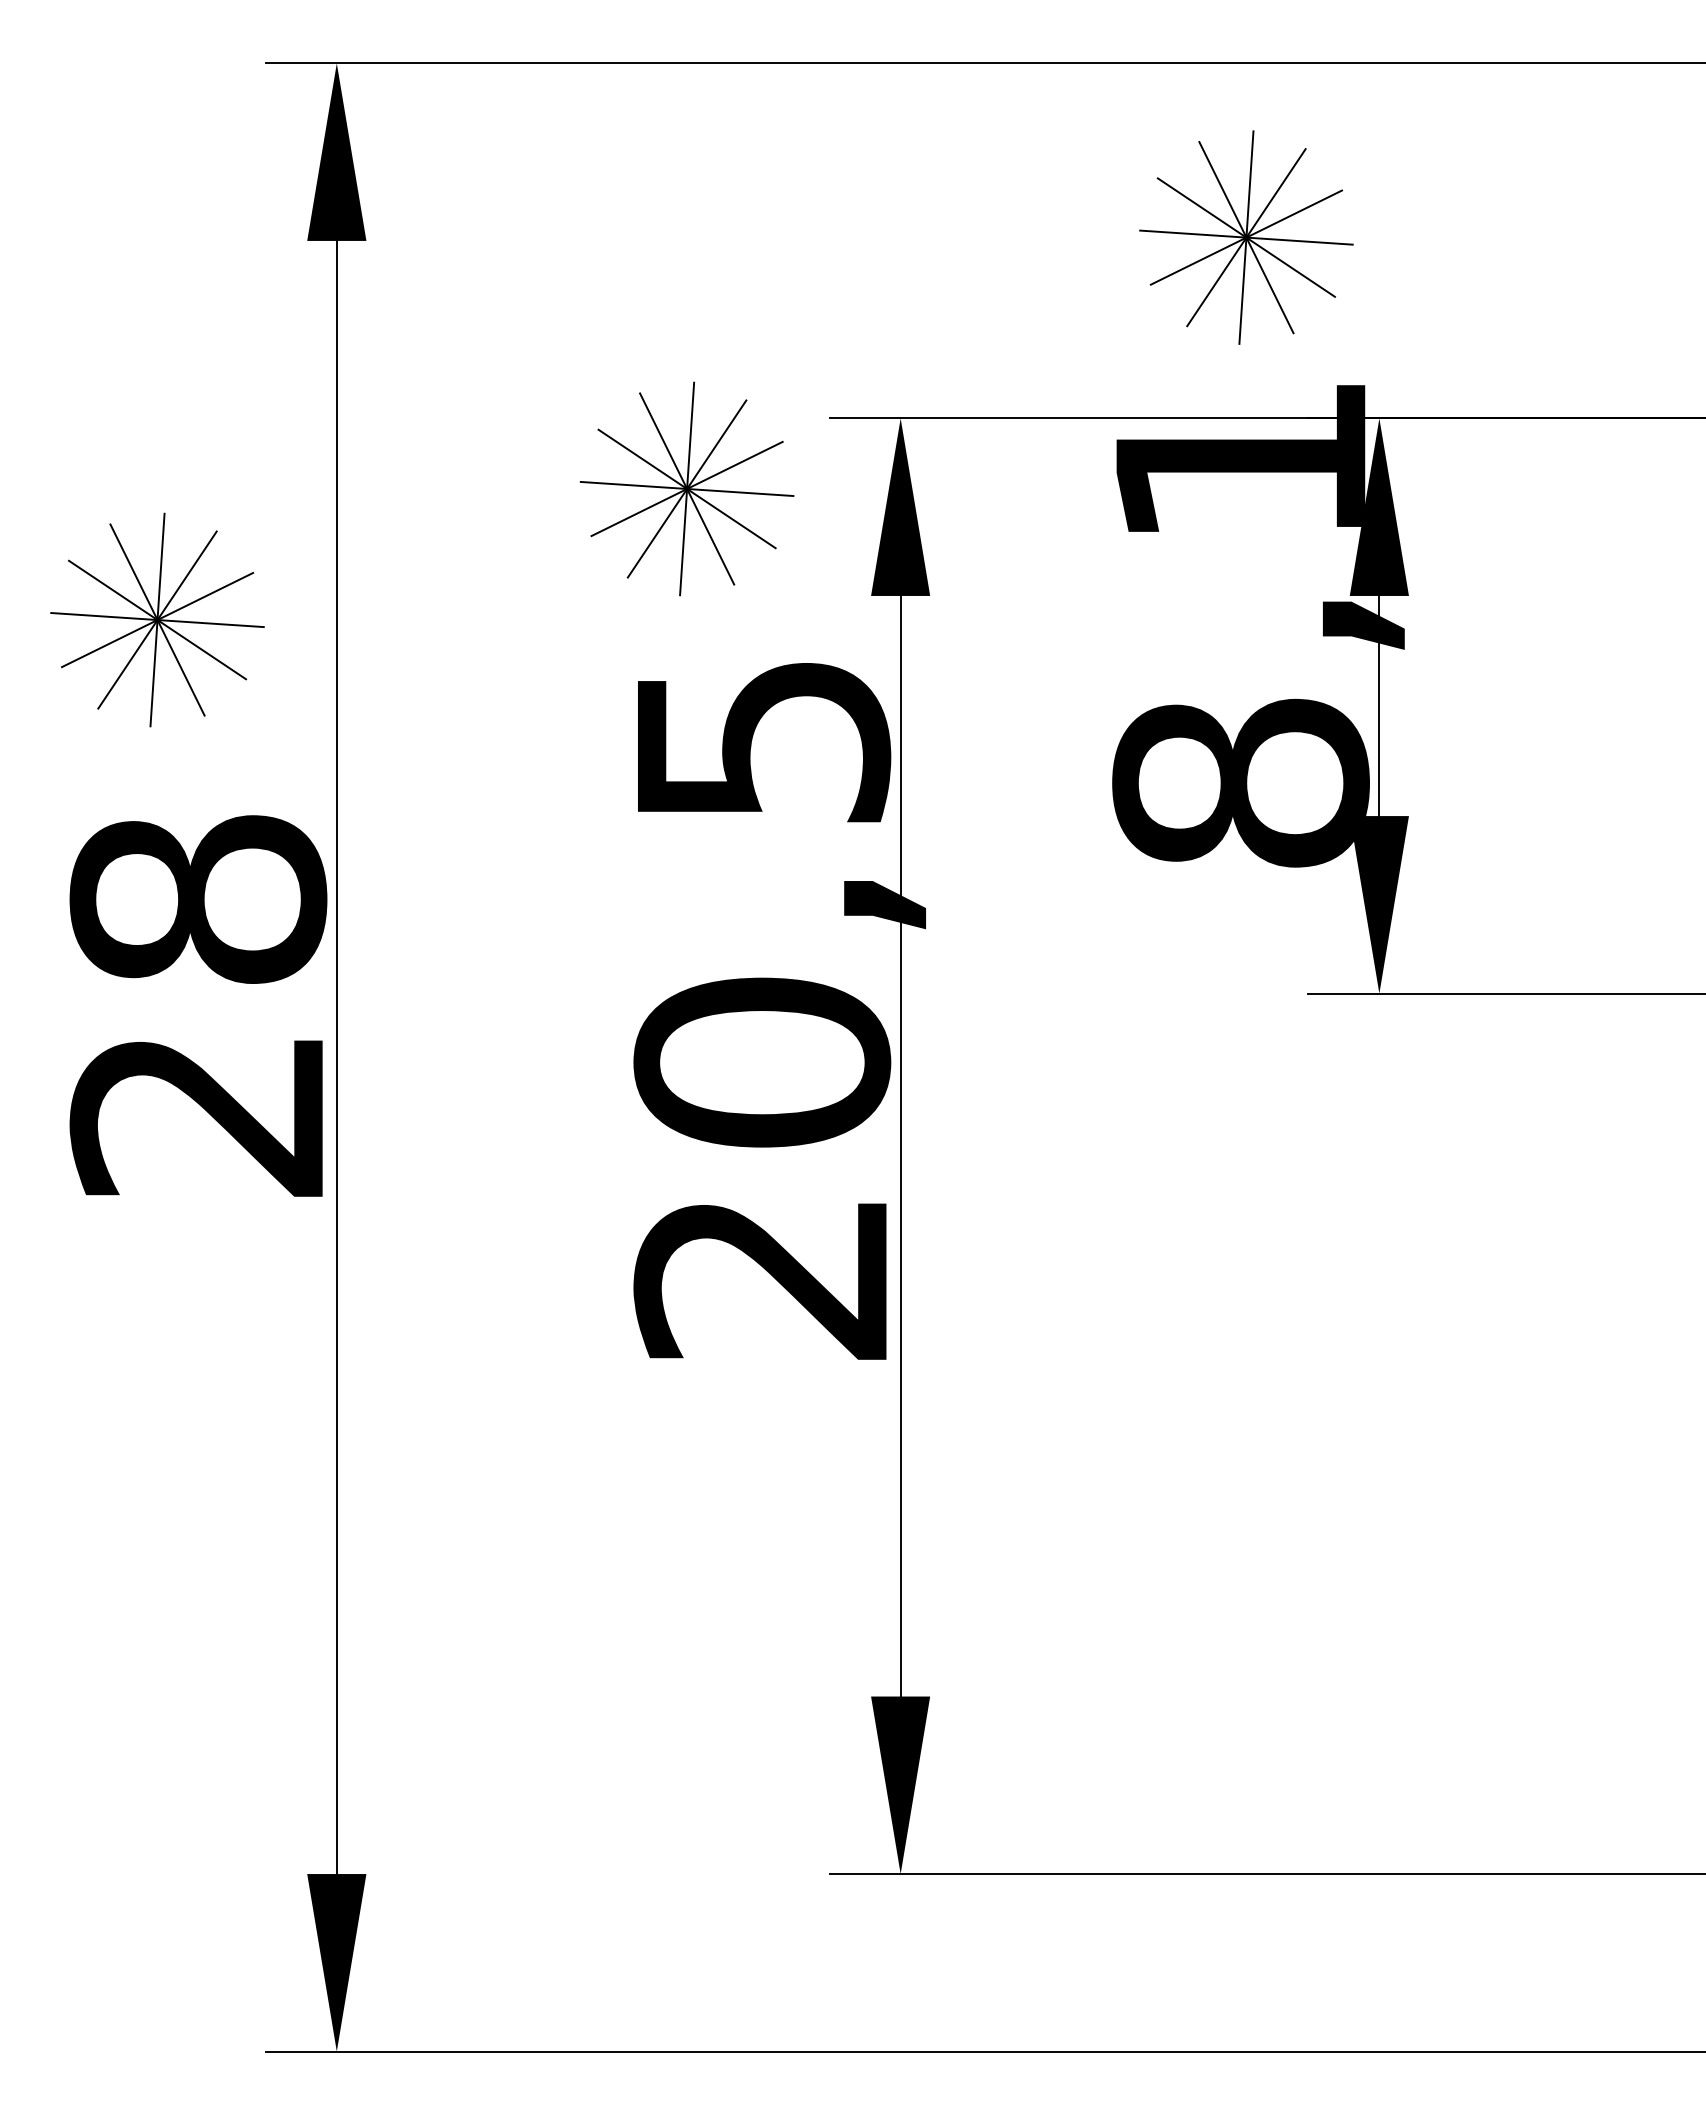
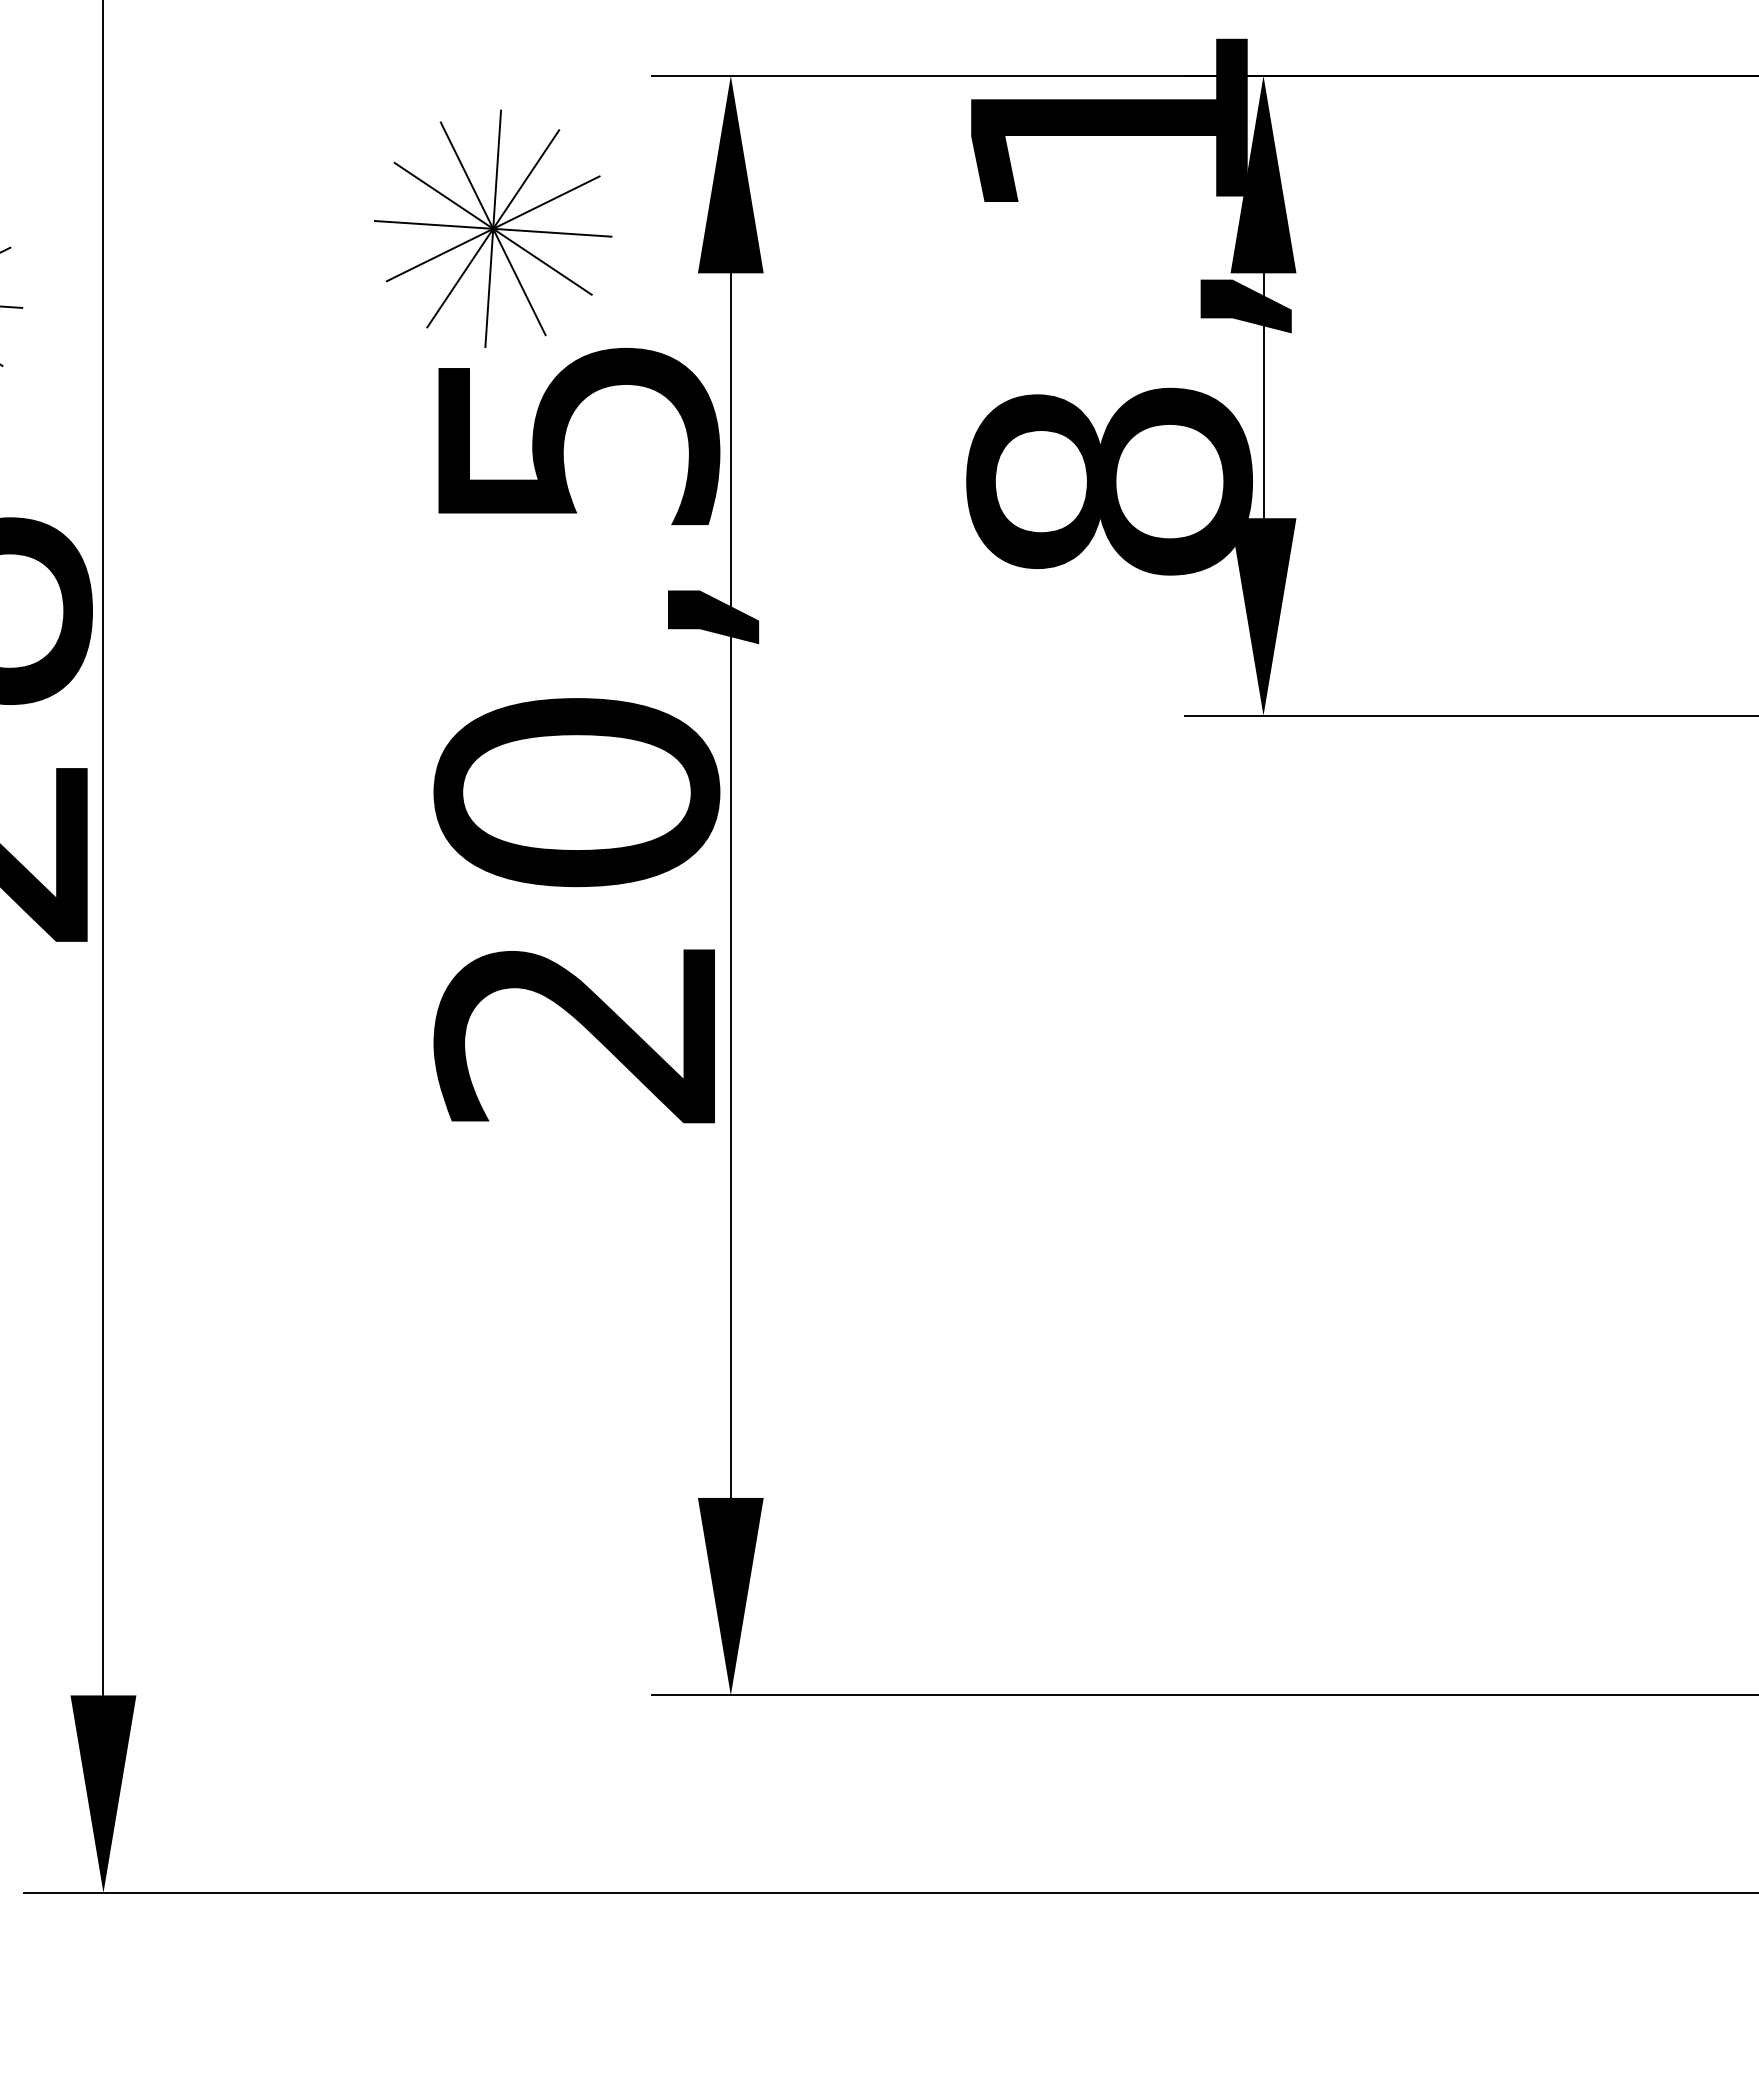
part: (686, 488) -> (492, 228), moved

